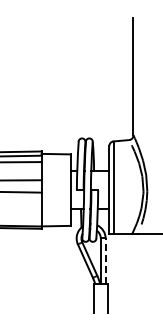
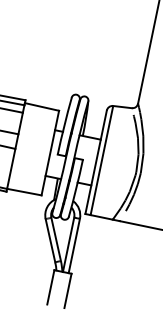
line: (105, 261) -> (74, 246), dashed -> solid

